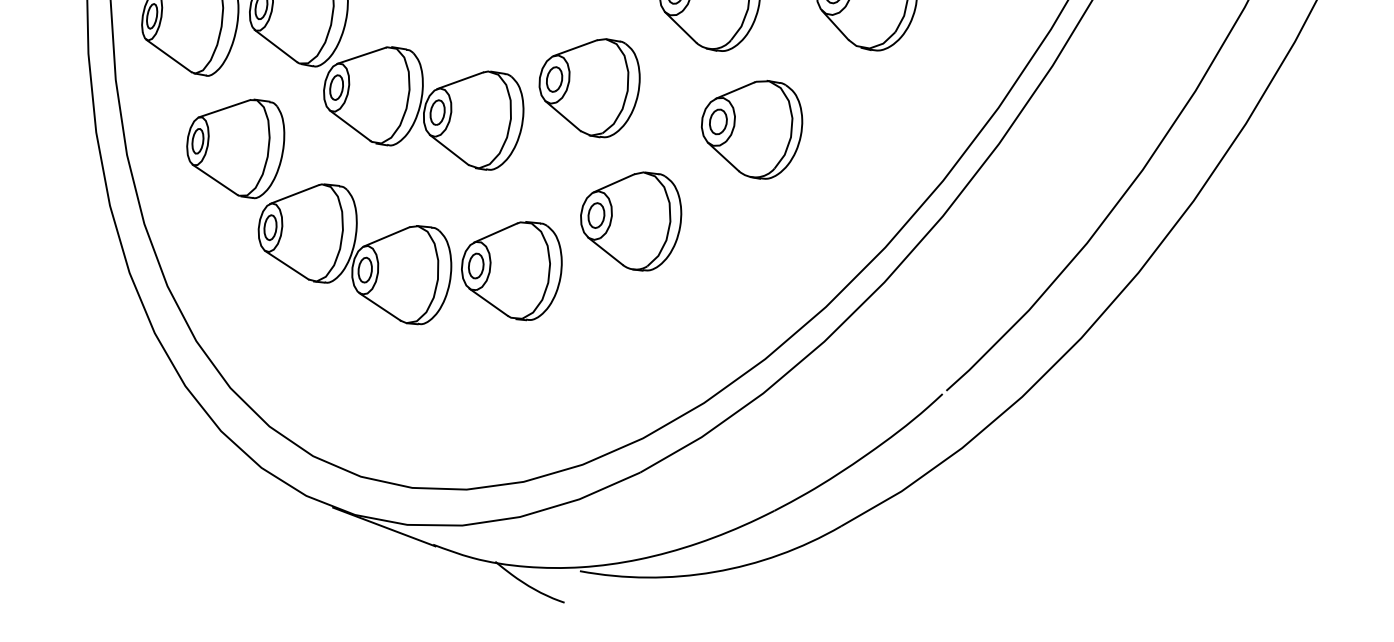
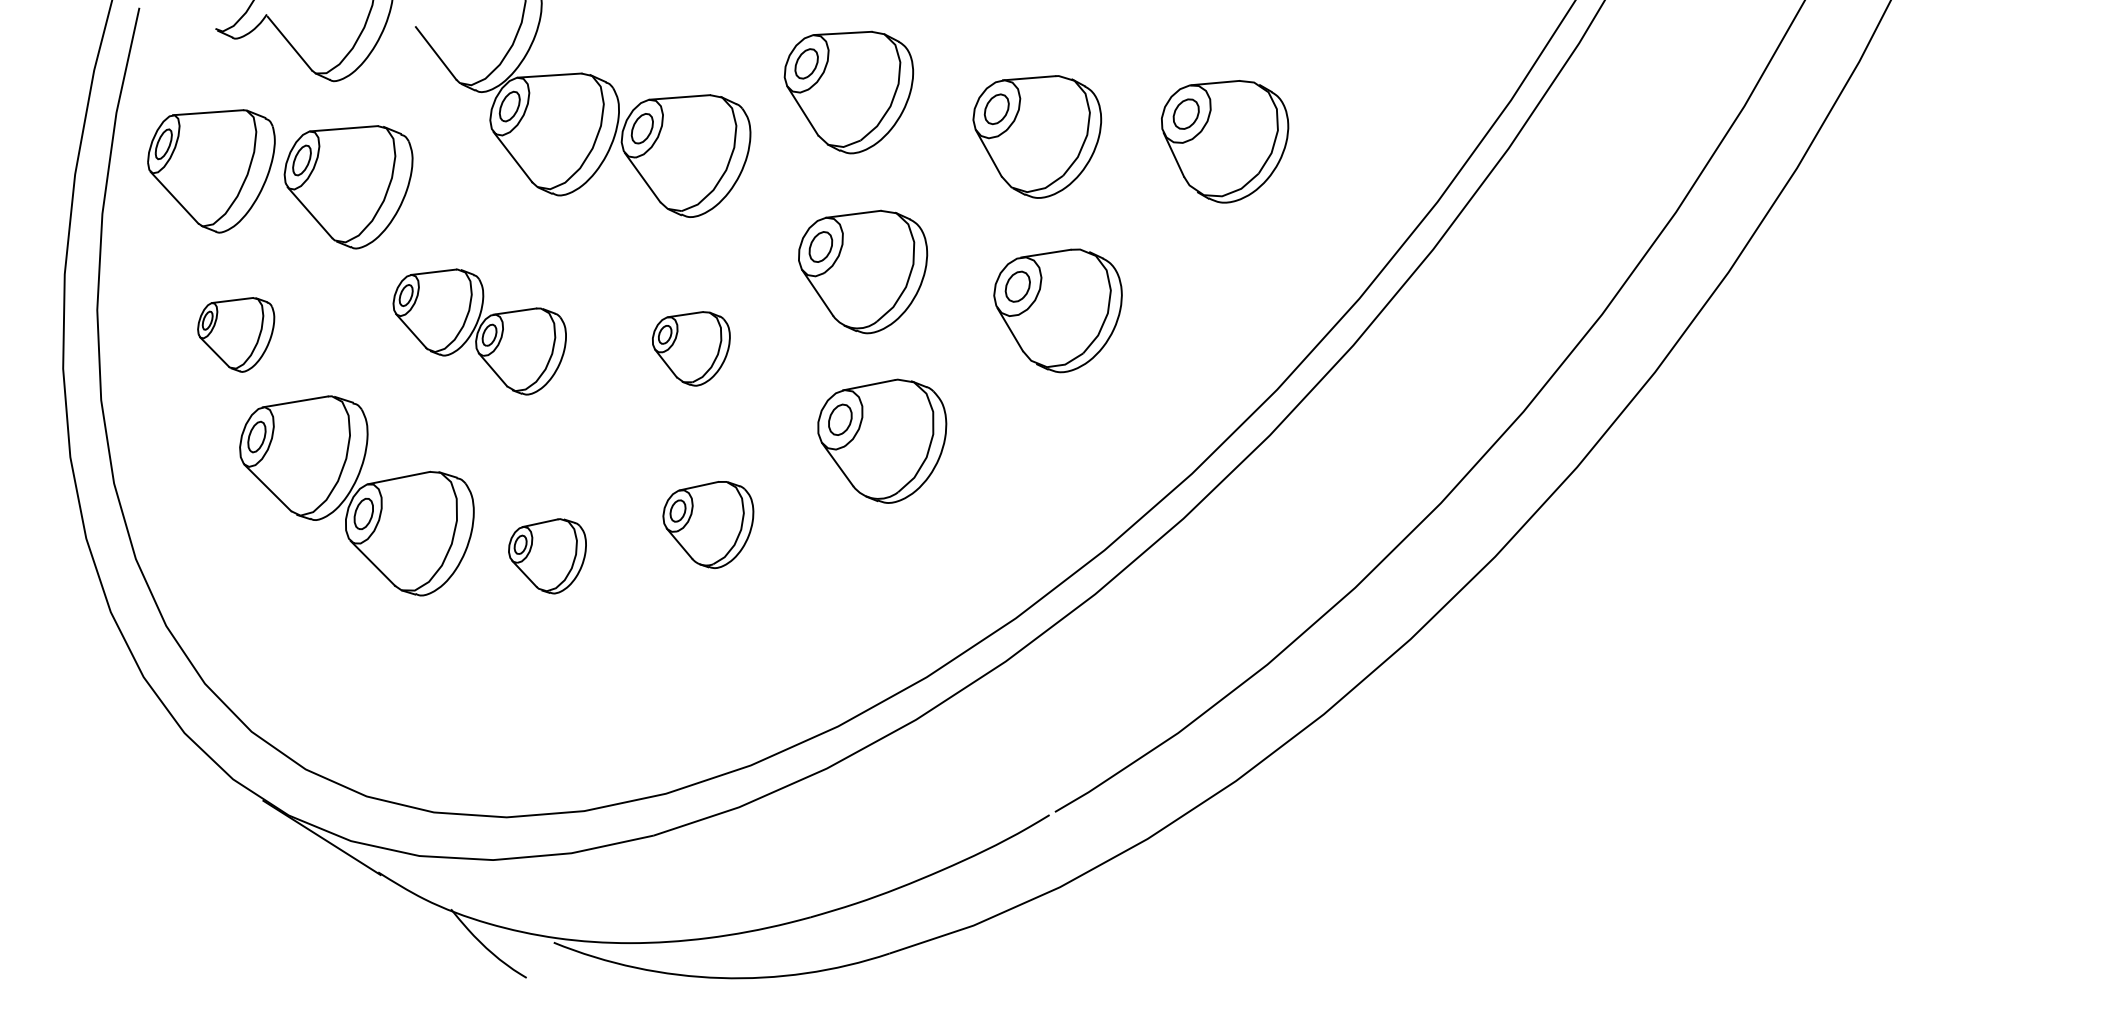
part: (592, 90) -> (691, 348), size x0.6
part: (425, 110) -> (479, 331), size x0.7
part: (237, 151) -> (235, 334), size x0.6
part: (633, 223) -> (708, 524), size x0.7
part: (513, 273) -> (547, 556), size x0.6

